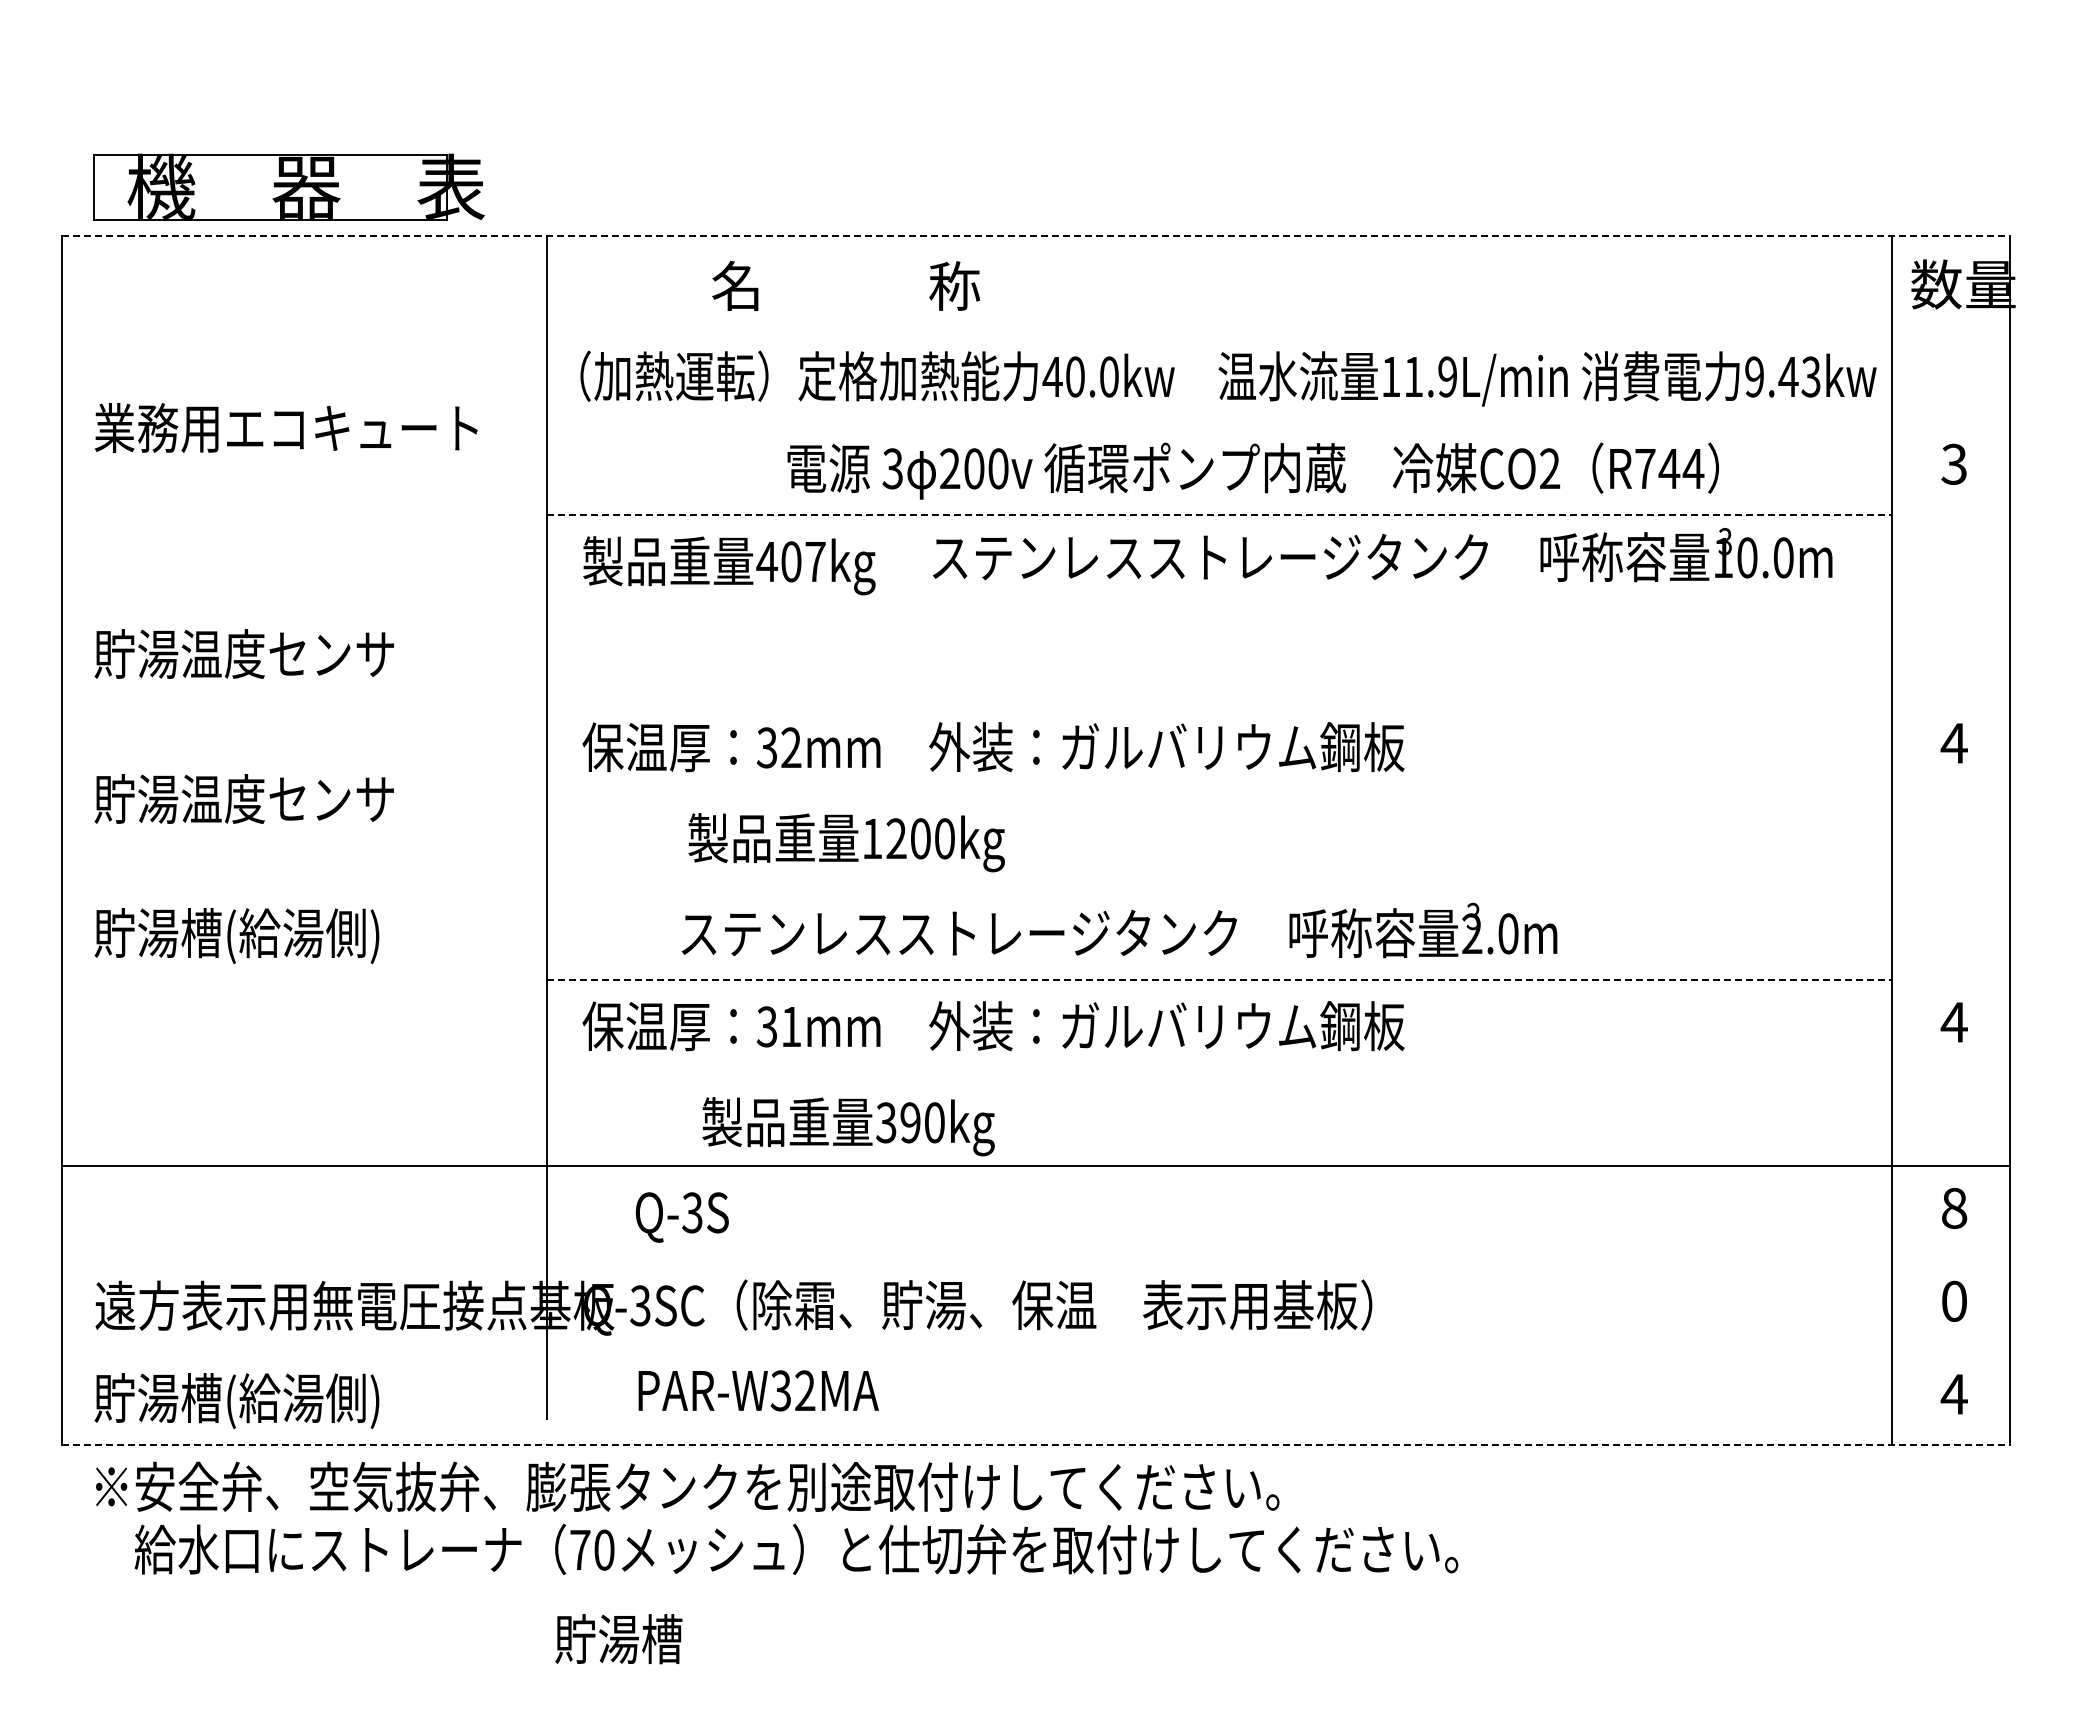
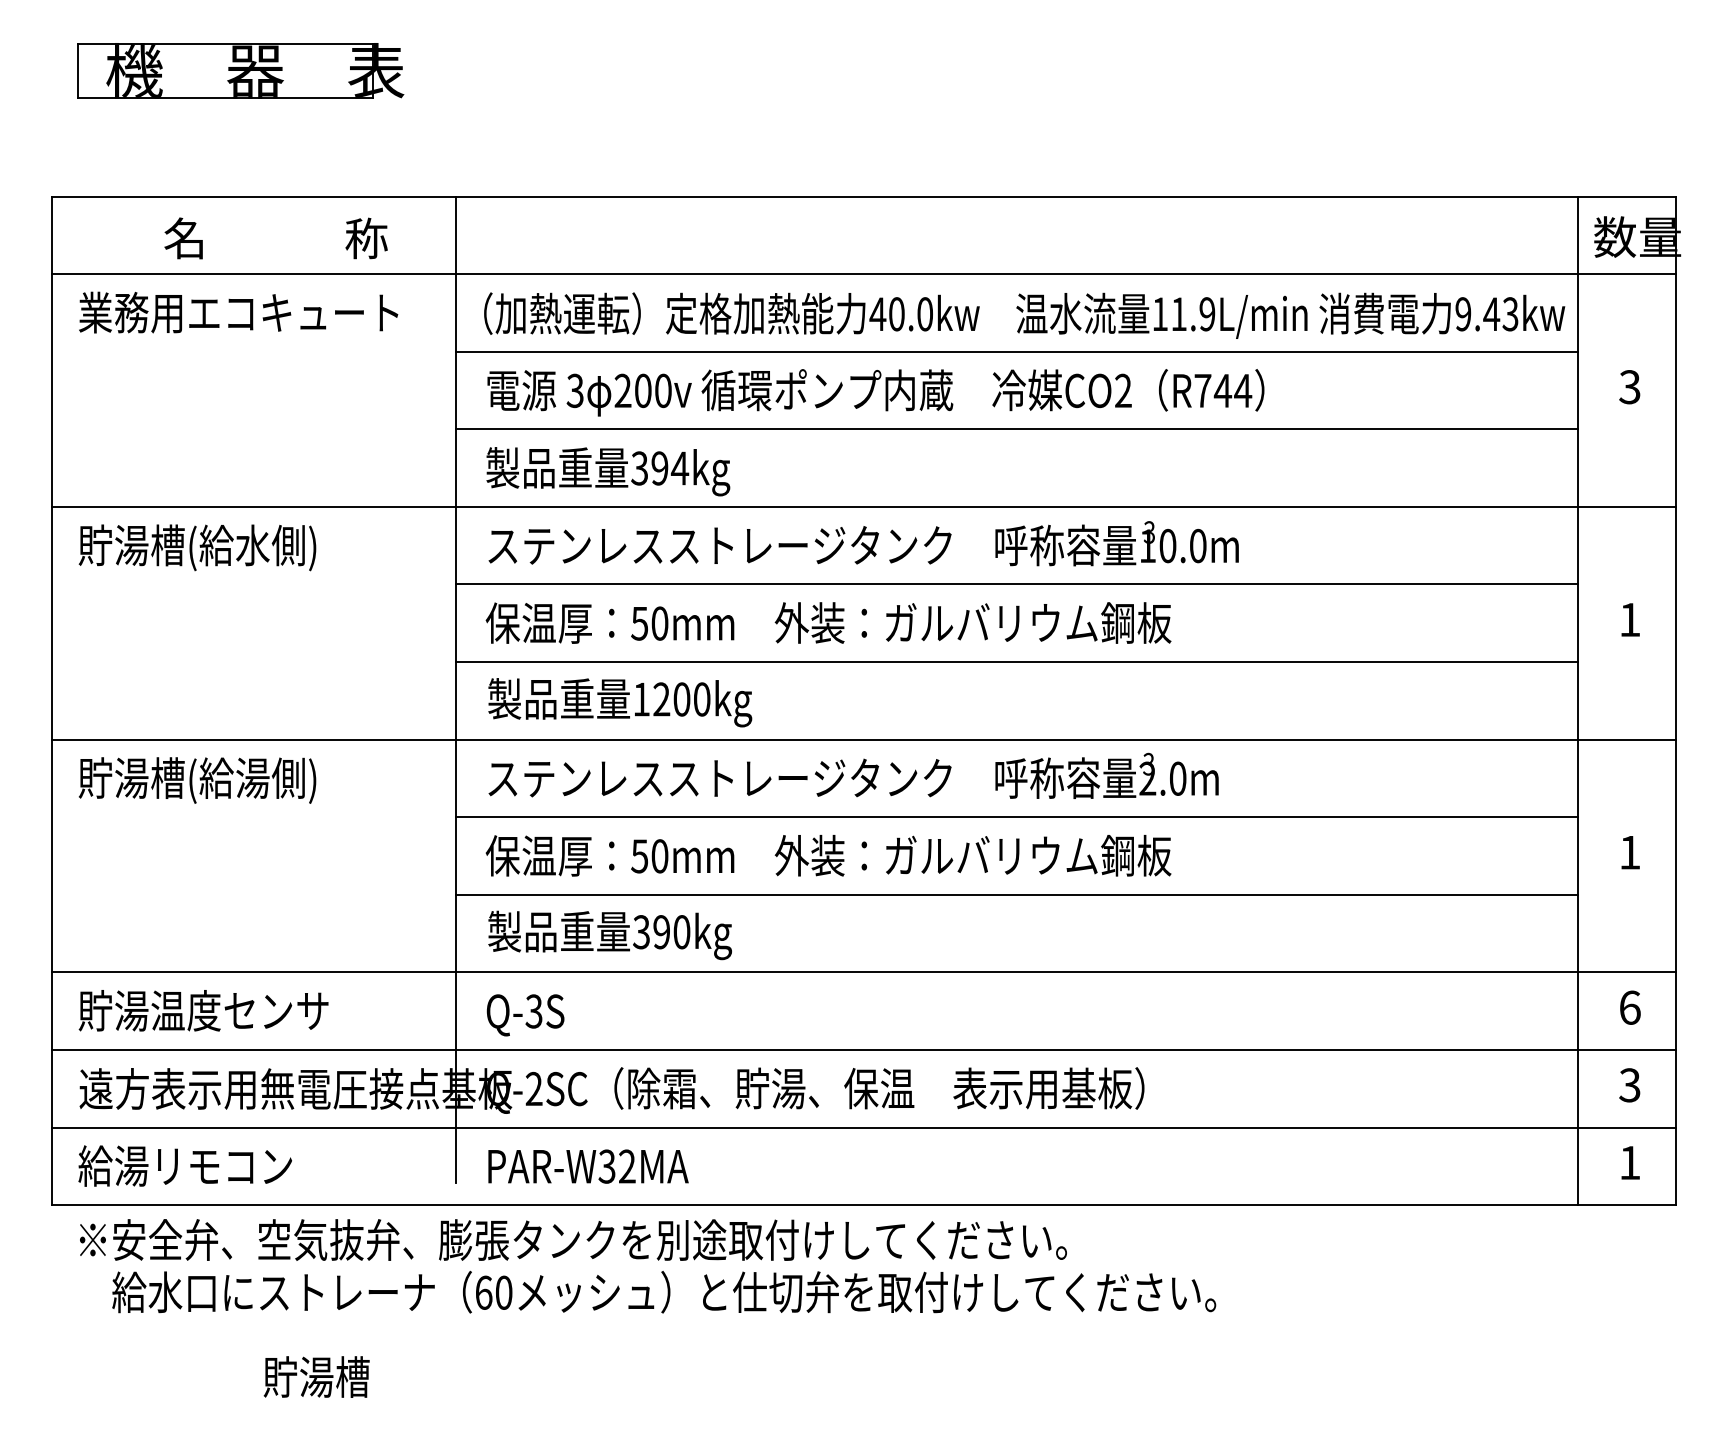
part: (288, 186) -> (240, 70), moved
line: (1036, 235) -> (864, 196), dashed -> solid
text: (846, 286) -> (276, 238), moved
line: (1036, 328) -> (864, 273), added
line: (1218, 421) -> (1016, 351), added
text: (285, 427) -> (238, 312), moved
text: (1252, 470) -> (875, 392), moved
line: (1219, 514) -> (1017, 428), dashed -> solid
text: (1382, 555) -> (863, 544), moved
text: (791, 561) -> (660, 468), 407kg -> 394kg
line: (1036, 607) -> (864, 506), added
text: (287, 657) -> (239, 548), 貯湯温度センサ -> 貯湯槽(給水側)
line: (1218, 700) -> (1016, 584), added
text: (1953, 743) -> (1629, 619), 4 -> 1
text: (778, 747) -> (649, 623), 32mm -> 50mm
line: (1218, 793) -> (1016, 661), added
text: (243, 798) -> (202, 1010), moved
text: (846, 842) -> (620, 702), moved
line: (1036, 886) -> (864, 739), added
text: (1119, 930) -> (853, 775), moved
line: (1219, 979) -> (1017, 816), dashed -> solid
text: (1953, 1022) -> (1629, 852), 4 -> 1
text: (778, 1026) -> (649, 856), 31mm -> 50mm
line: (1218, 1072) -> (1016, 894), added
text: (848, 1126) -> (610, 935), moved
text: (1954, 1207) -> (1630, 1007), 8 -> 6
text: (681, 1217) -> (524, 1015), moved
line: (1036, 1258) -> (864, 1049), added
text: (1953, 1300) -> (1629, 1084), 0 -> 3
text: (640, 1306) -> (534, 1089), Q-3SC -> Q-2SC
line: (1036, 1351) -> (864, 1127), added
text: (758, 1390) -> (588, 1166), moved
text: (1953, 1394) -> (1629, 1162), 4 -> 1
text: (236, 1401) -> (197, 1168), 貯湯槽(給湯側) -> 給湯リモコン
line: (1036, 1444) -> (864, 1204), dashed -> solid
text: (580, 1549) -> (484, 1292), 70 -> 60
text: (618, 1639) -> (316, 1377), moved

